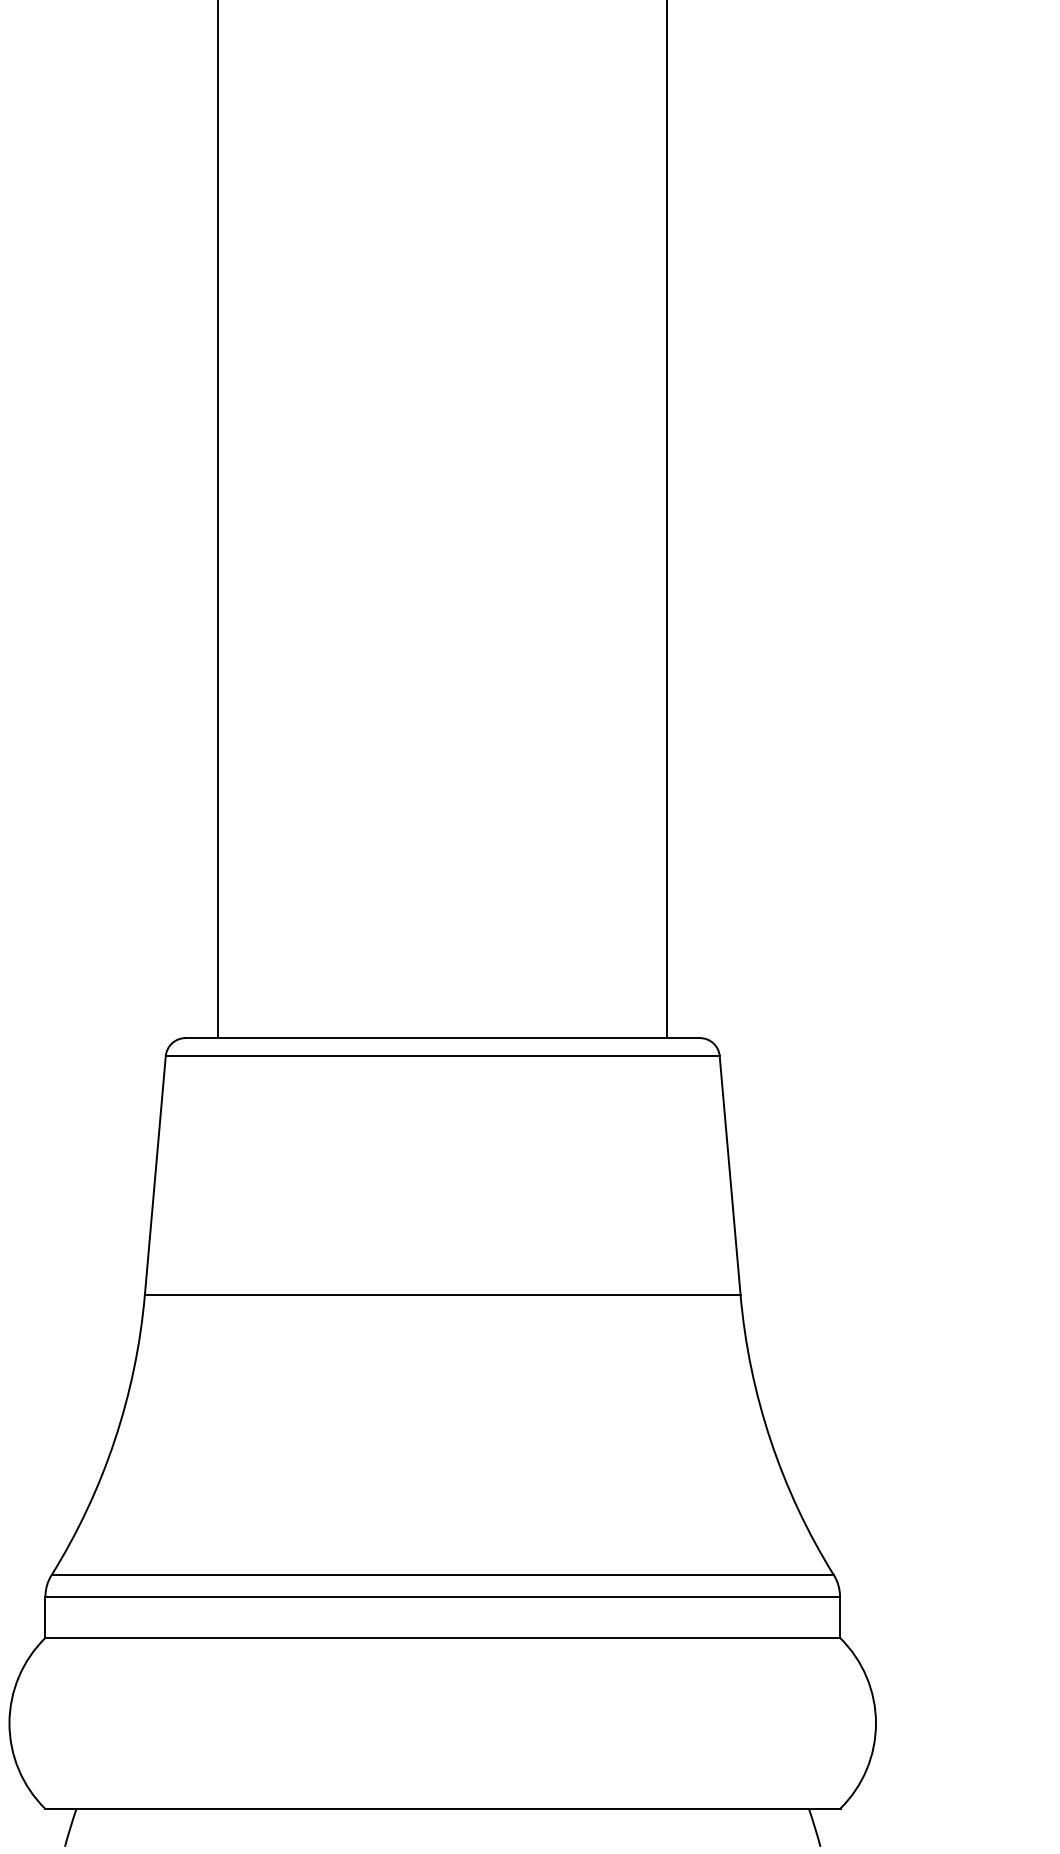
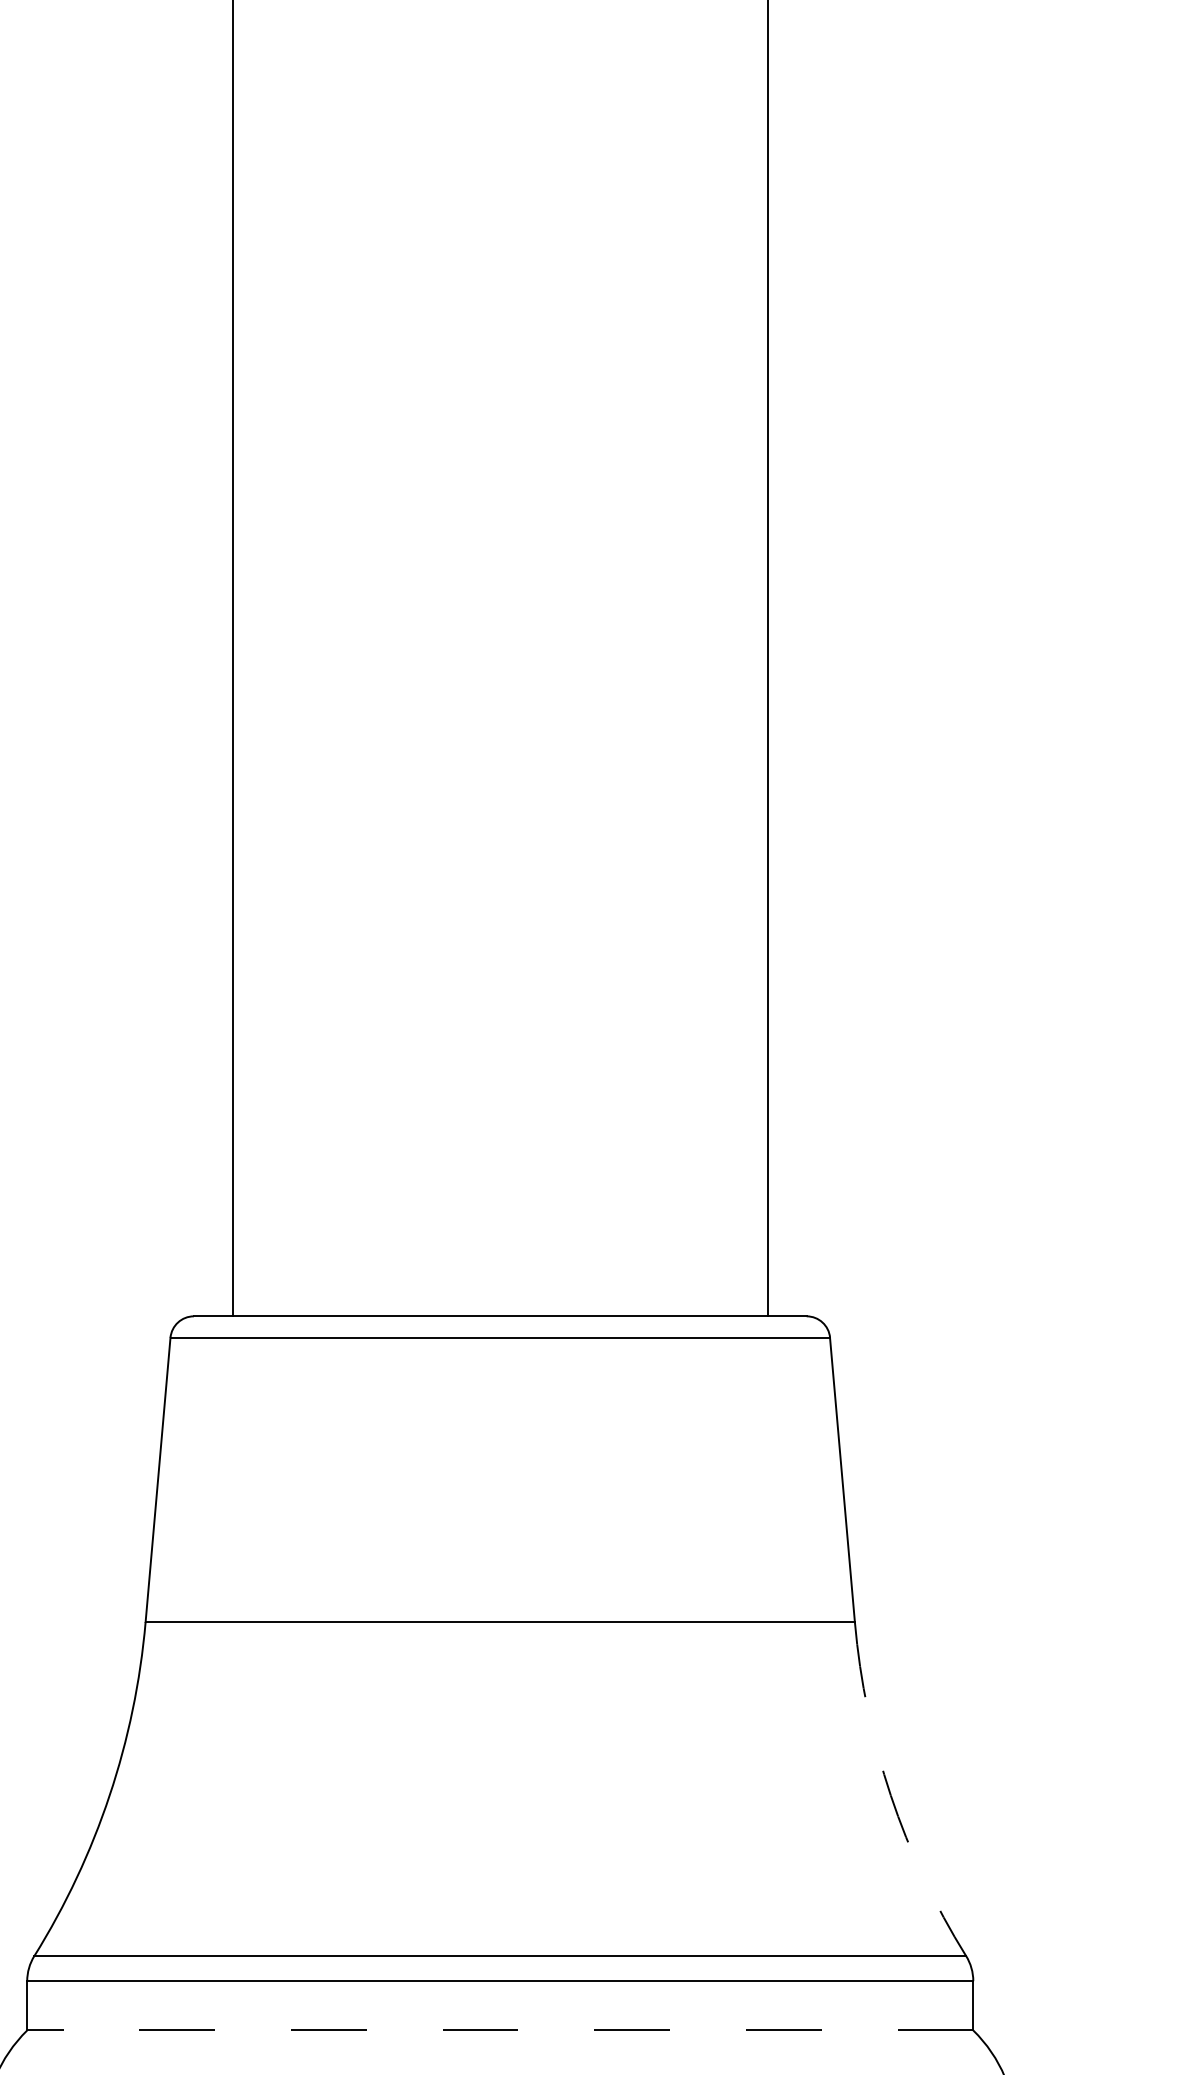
arc: (770, 1440) -> (890, 1795), solid -> dashed
line: (442, 1637) -> (499, 2029), solid -> dashed

